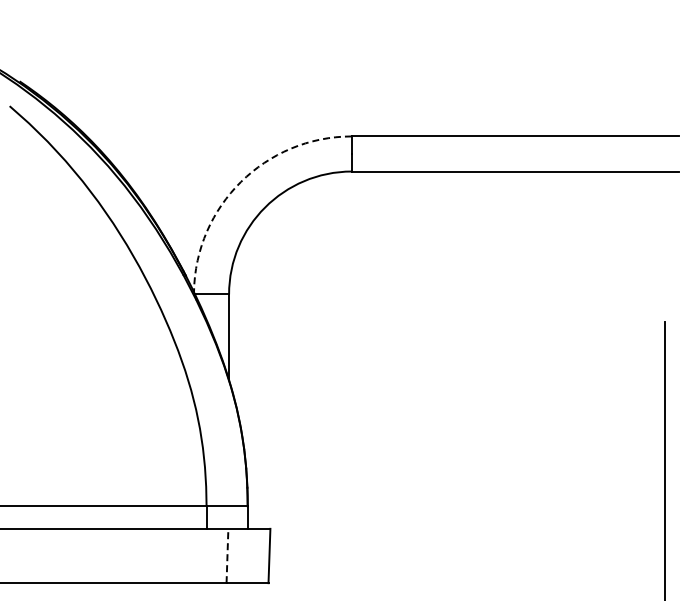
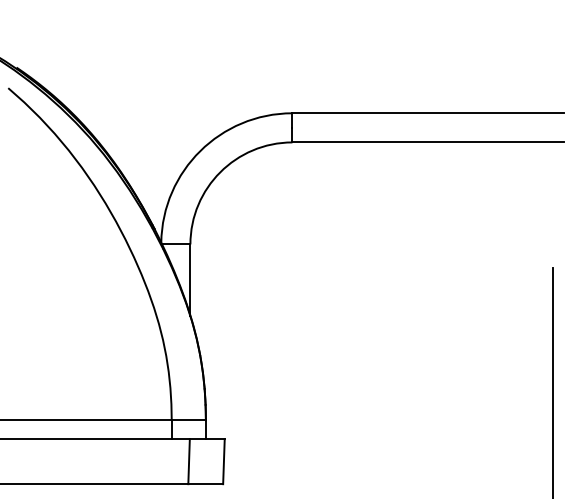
arc: (241, 181) -> (200, 150), dashed -> solid
line: (227, 555) -> (189, 461), dashed -> solid

